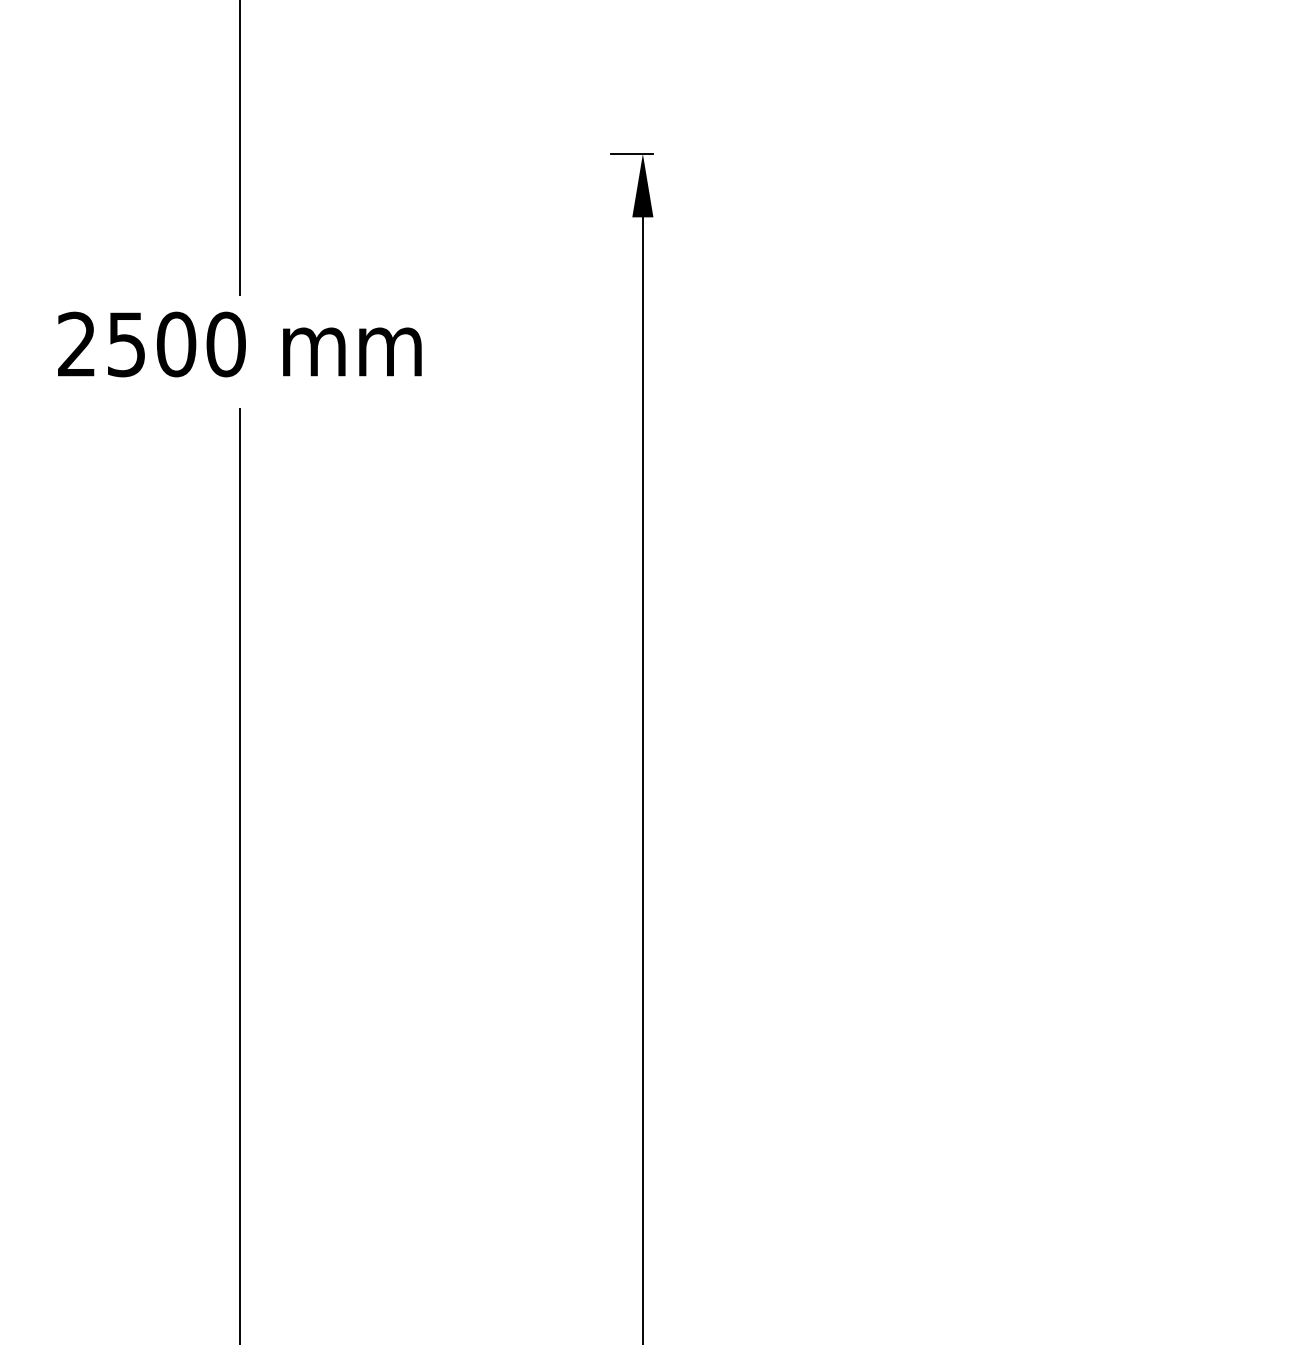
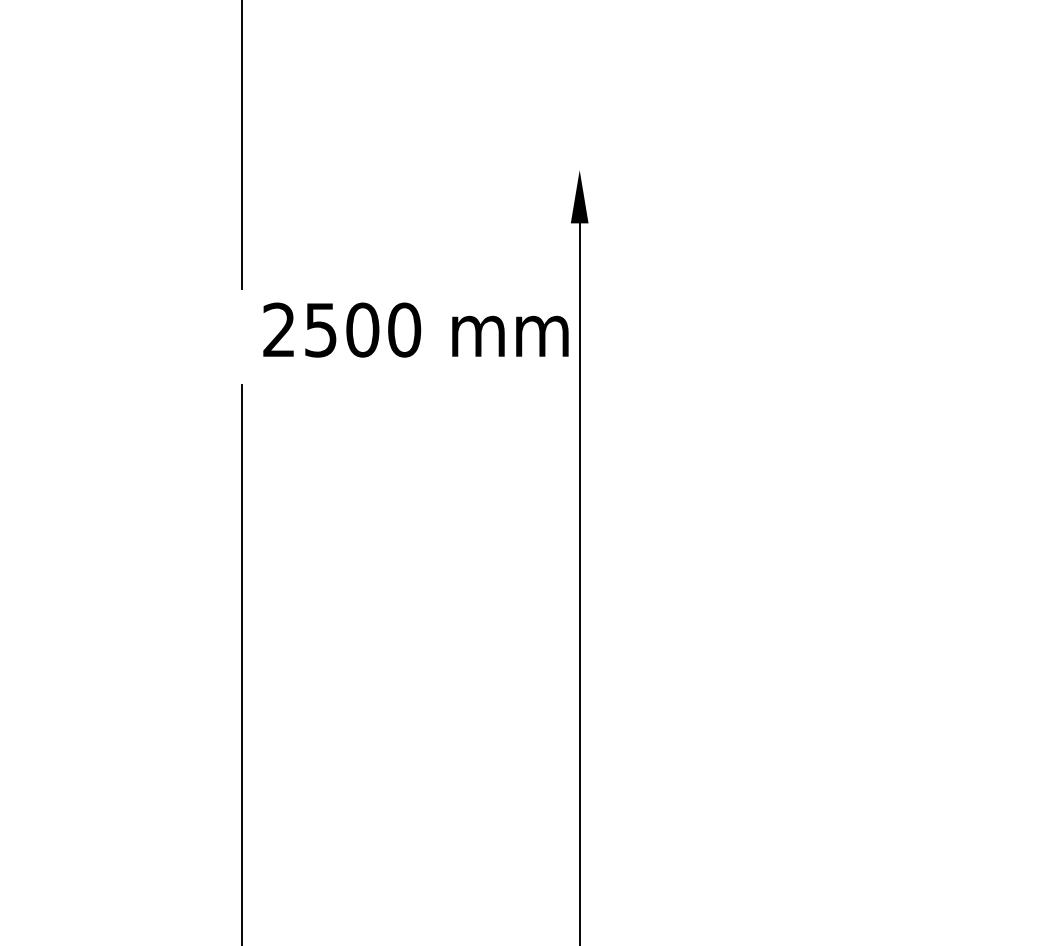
line: (631, 154) -> (570, 170), removed
text: (239, 344) -> (415, 330), moved

